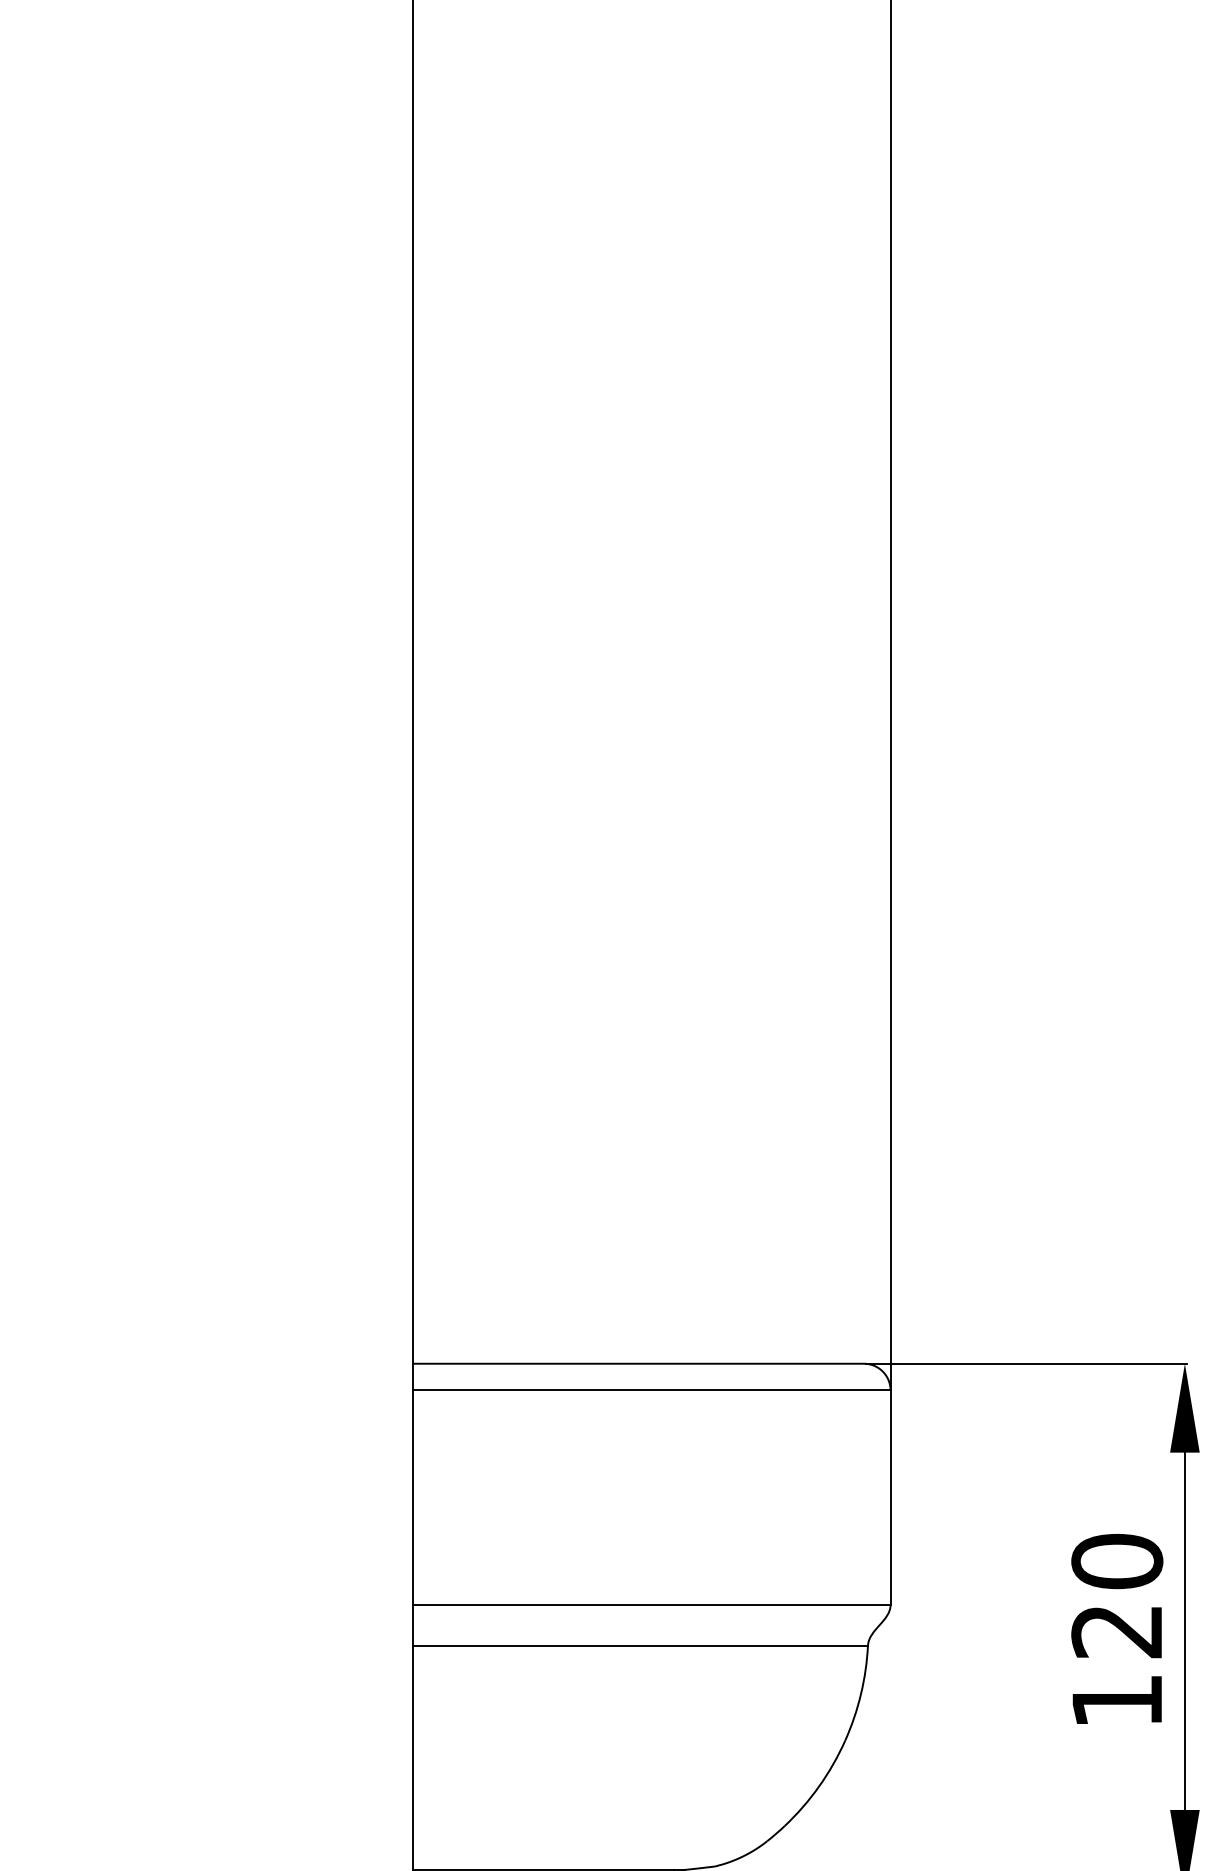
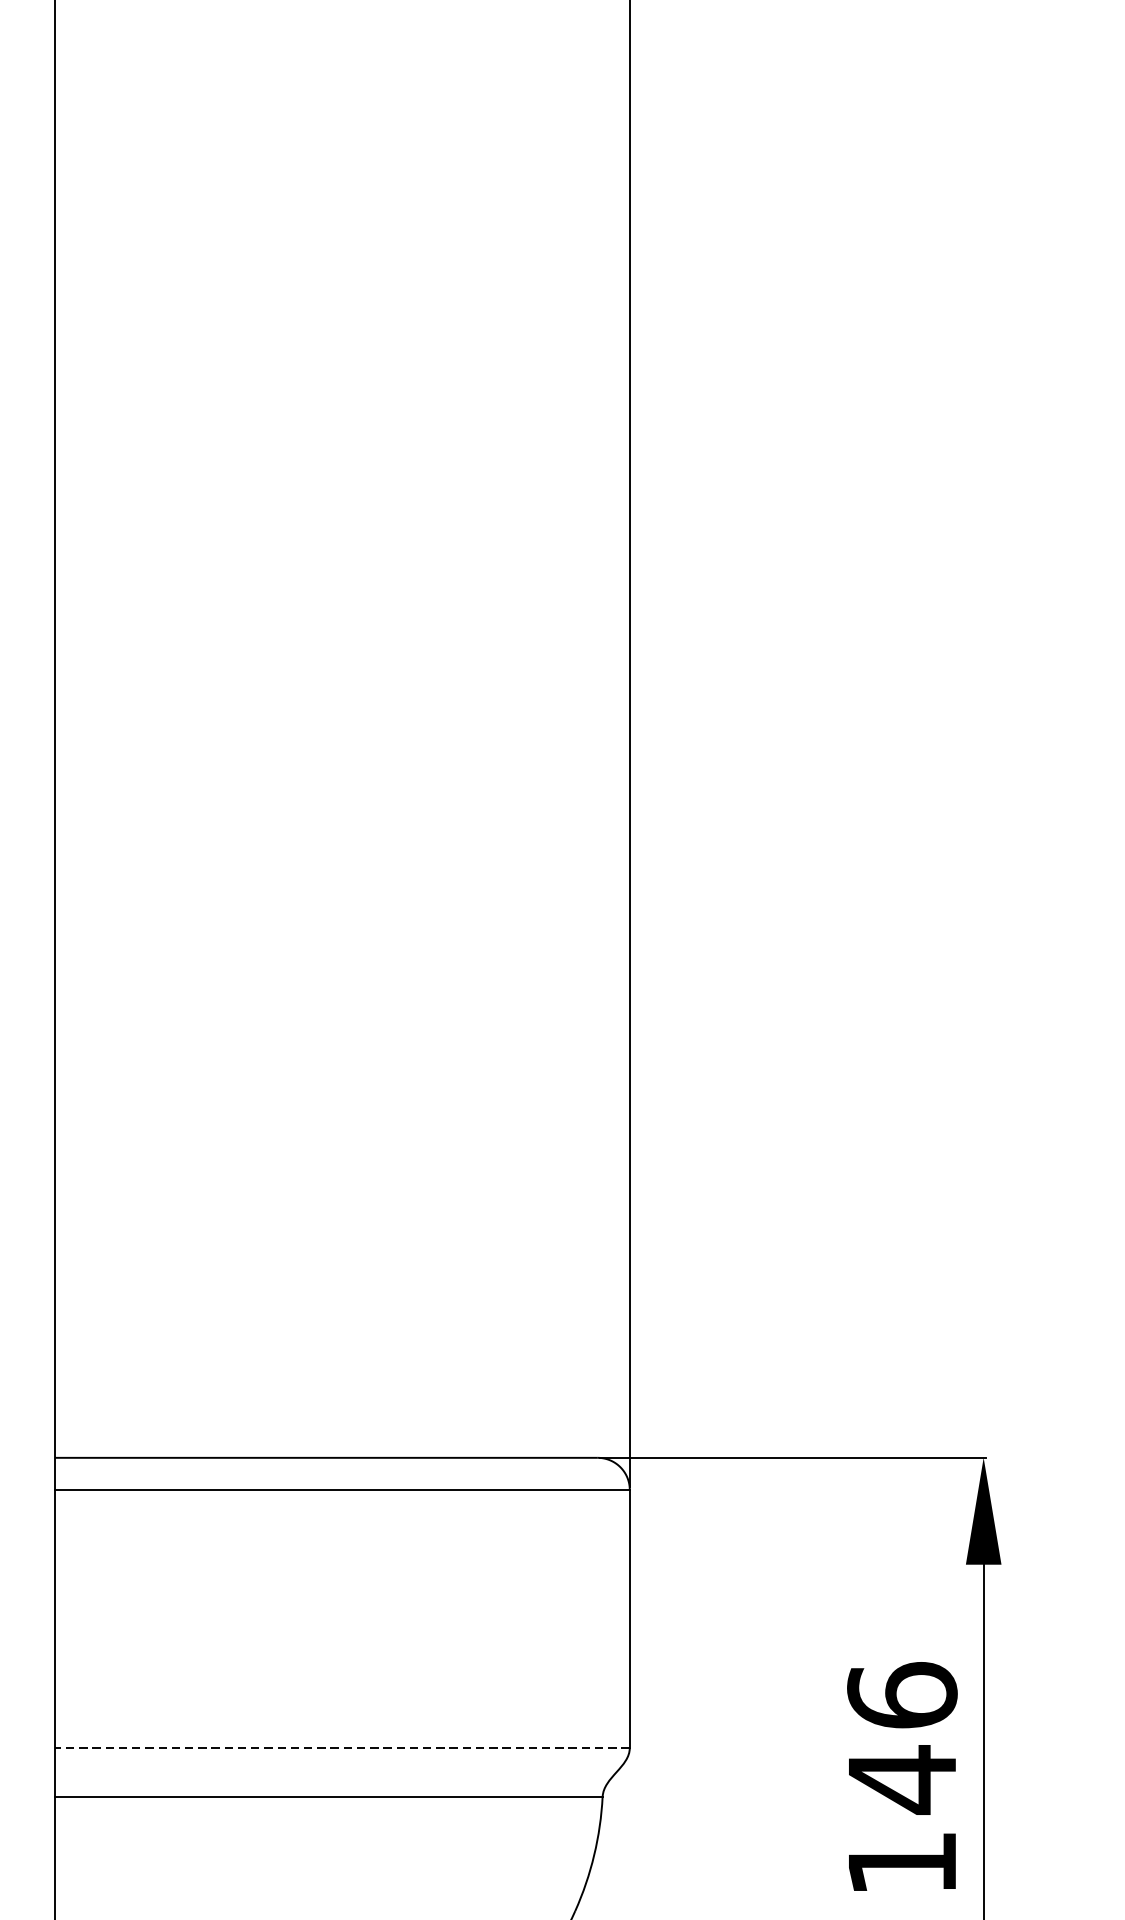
text: (1117, 1596) -> (902, 1737), 120 -> 146
line: (651, 1605) -> (342, 1748), solid -> dashed

